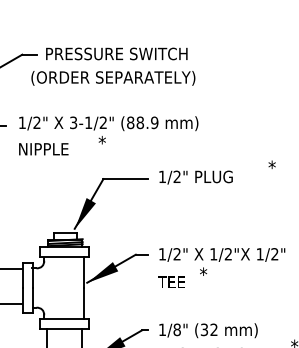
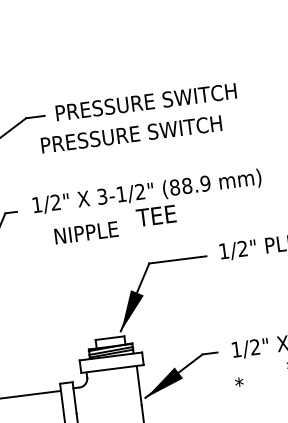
text: (113, 77) -> (145, 132), (ORDER SEPARATELY) -> PRESSURE SWITCH
text: (113, 142) -> (156, 215), * -> TEE
text: (43, 149) -> (86, 233), moved
text: (171, 281) -> (252, 382), TEE -> *

